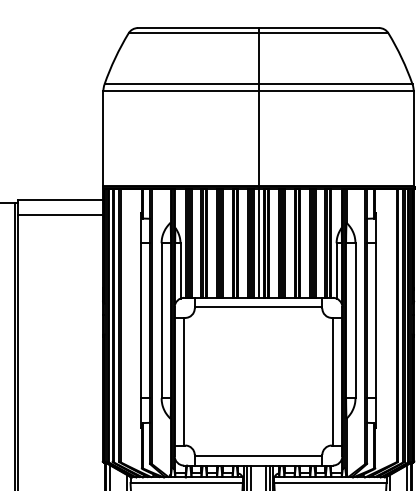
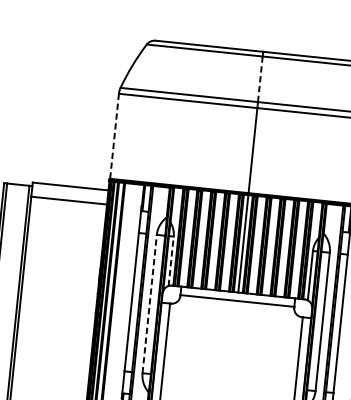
line: (258, 58) -> (260, 78), solid -> dashed
line: (103, 138) -> (114, 136), solid -> dashed
line: (180, 270) -> (171, 260), solid -> dashed
line: (161, 320) -> (149, 303), solid -> dashed

